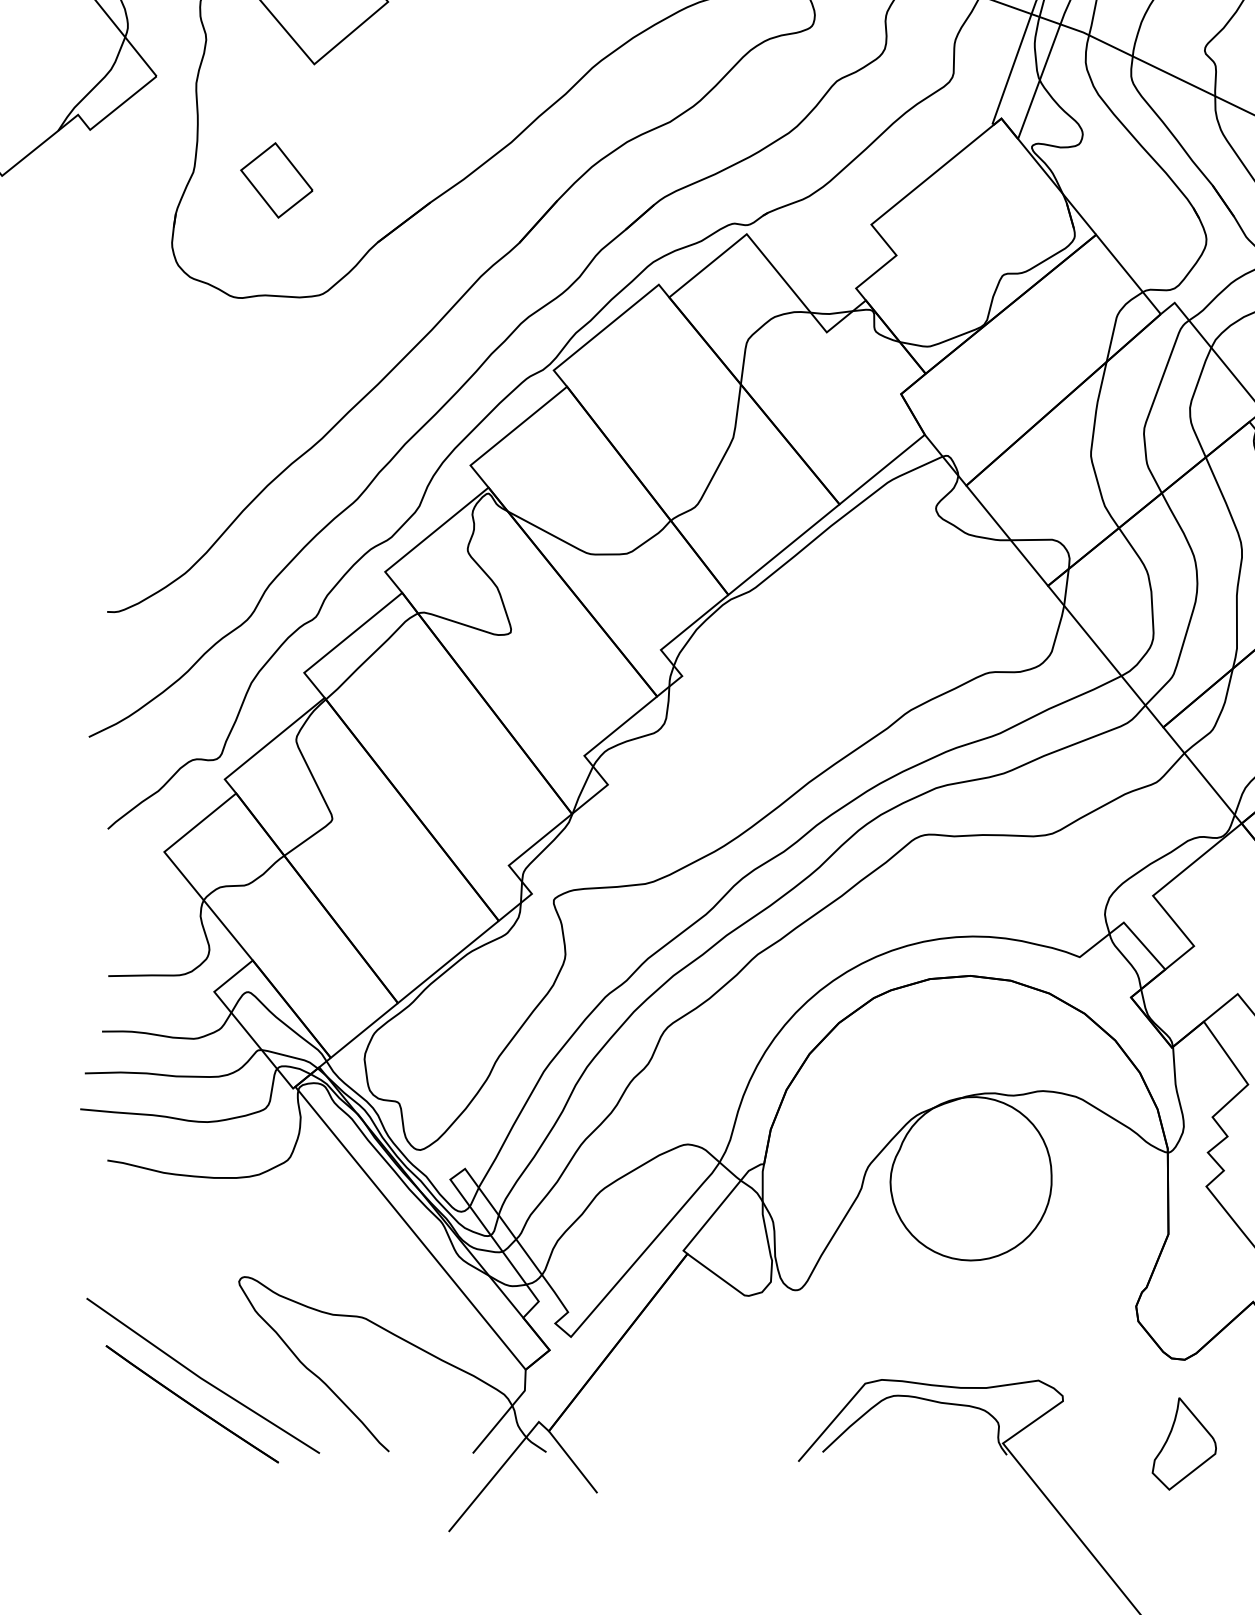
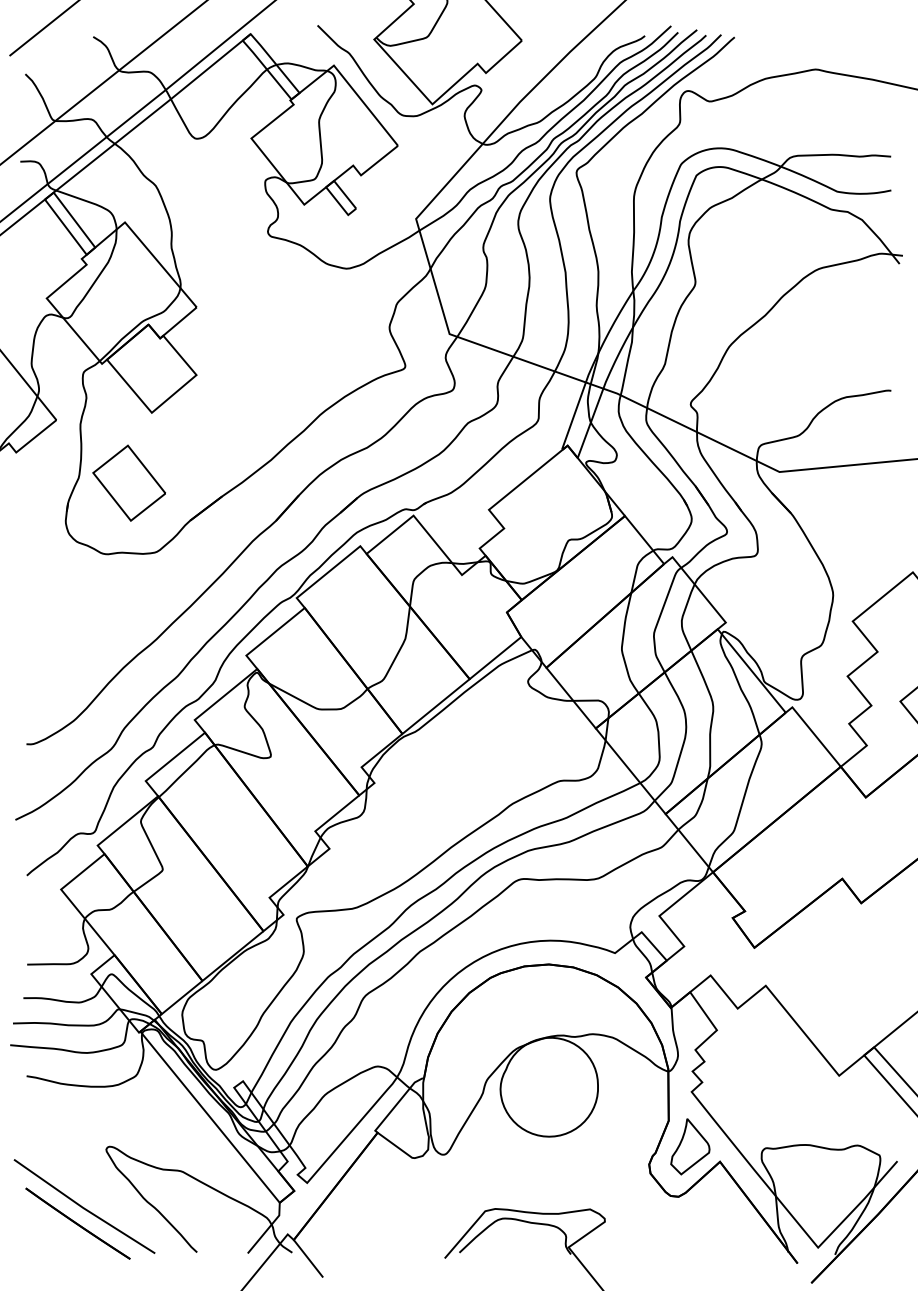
part: (275, 179) -> (128, 482), size x1.67
part: (1184, 1443) -> (690, 1146), moved

